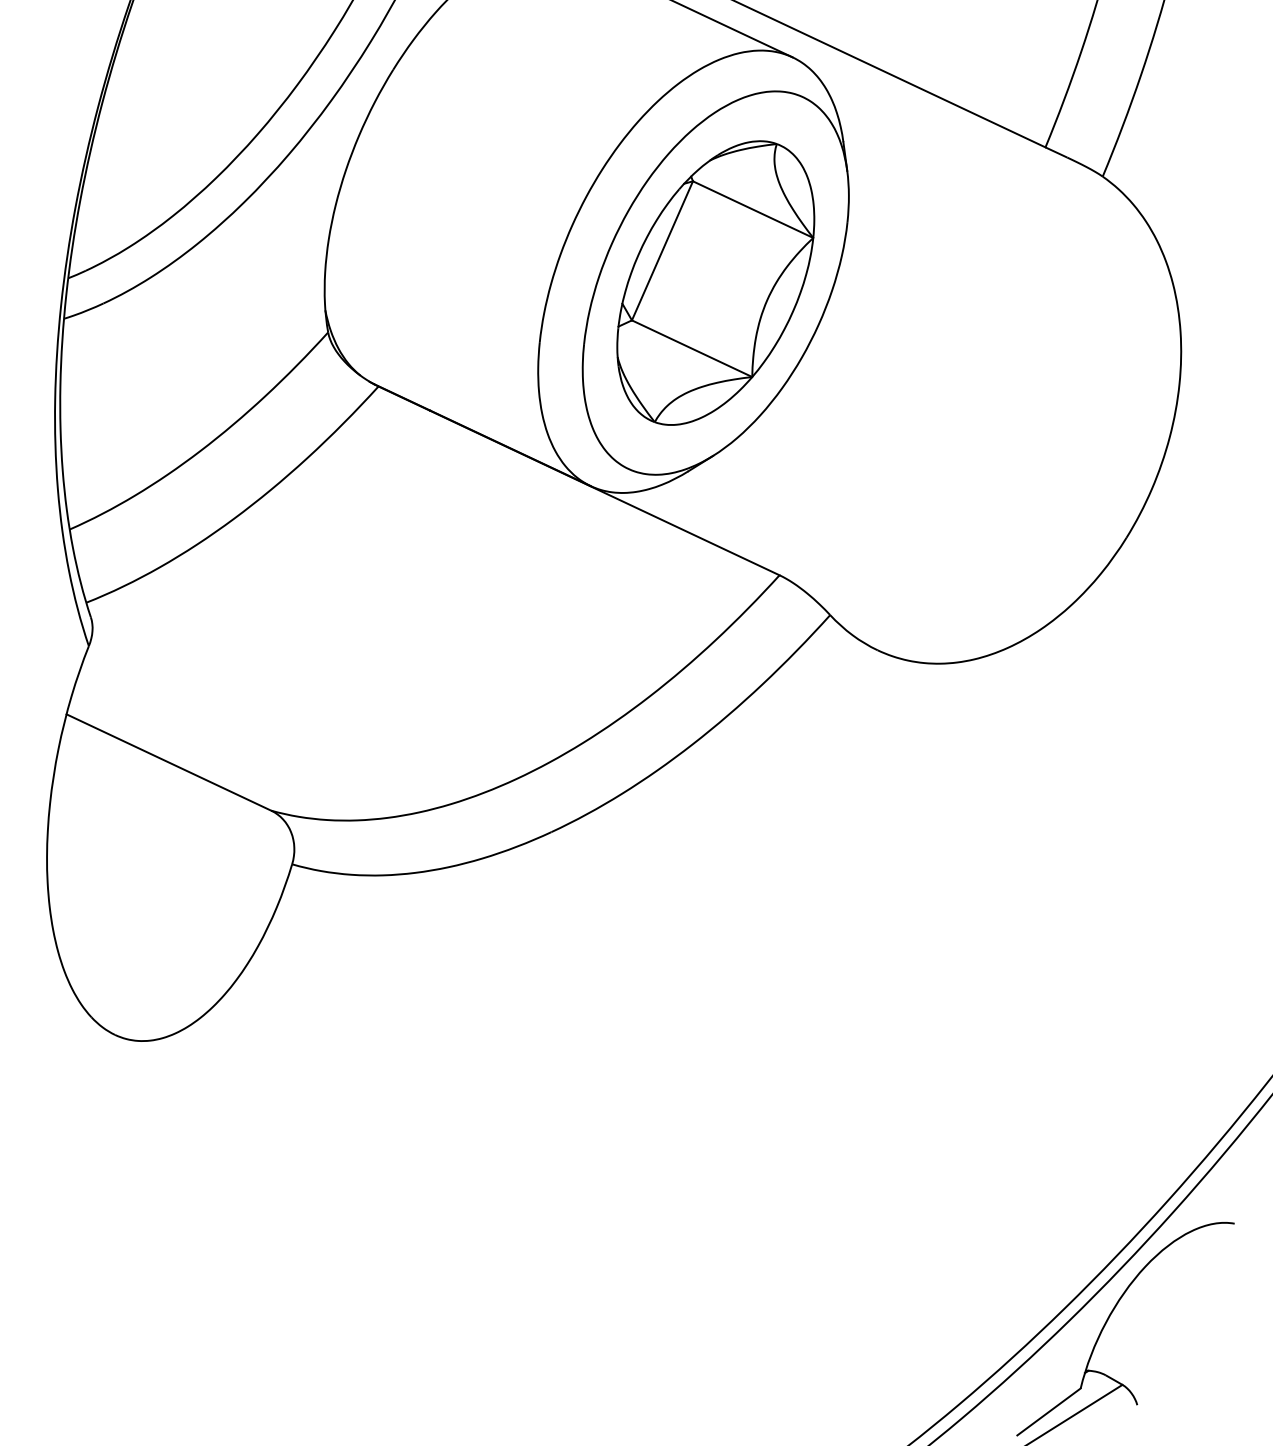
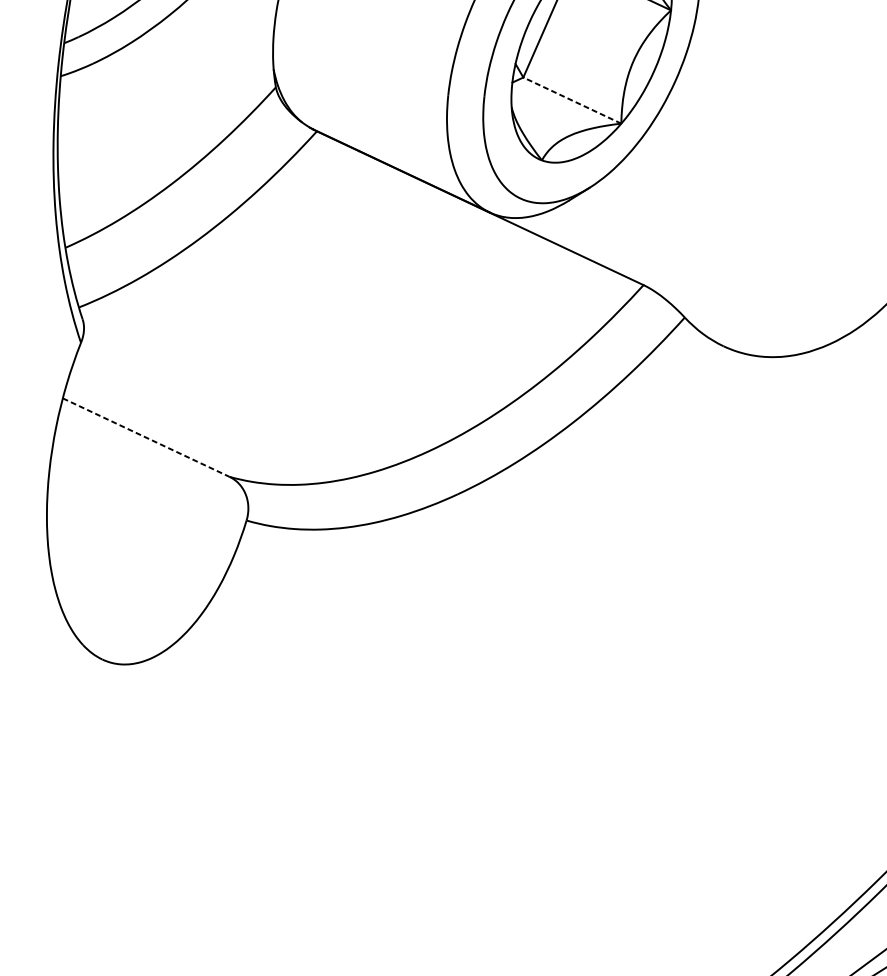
line: (691, 348) -> (571, 100), solid -> dashed
line: (169, 762) -> (146, 437), solid -> dashed

